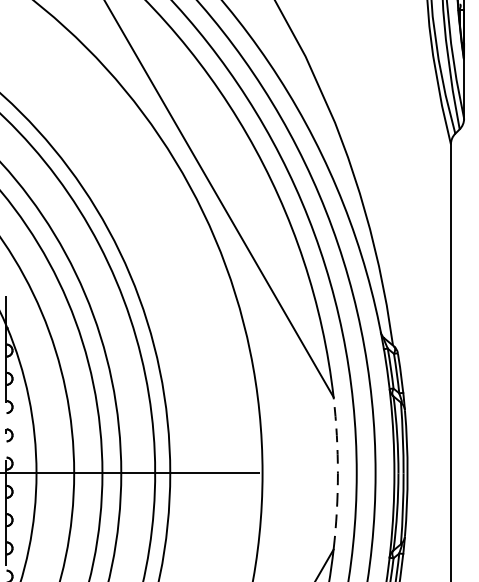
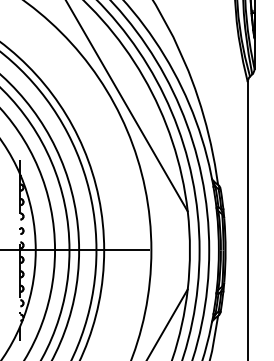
arc: (337, 473) -> (189, 250), dashed -> solid

